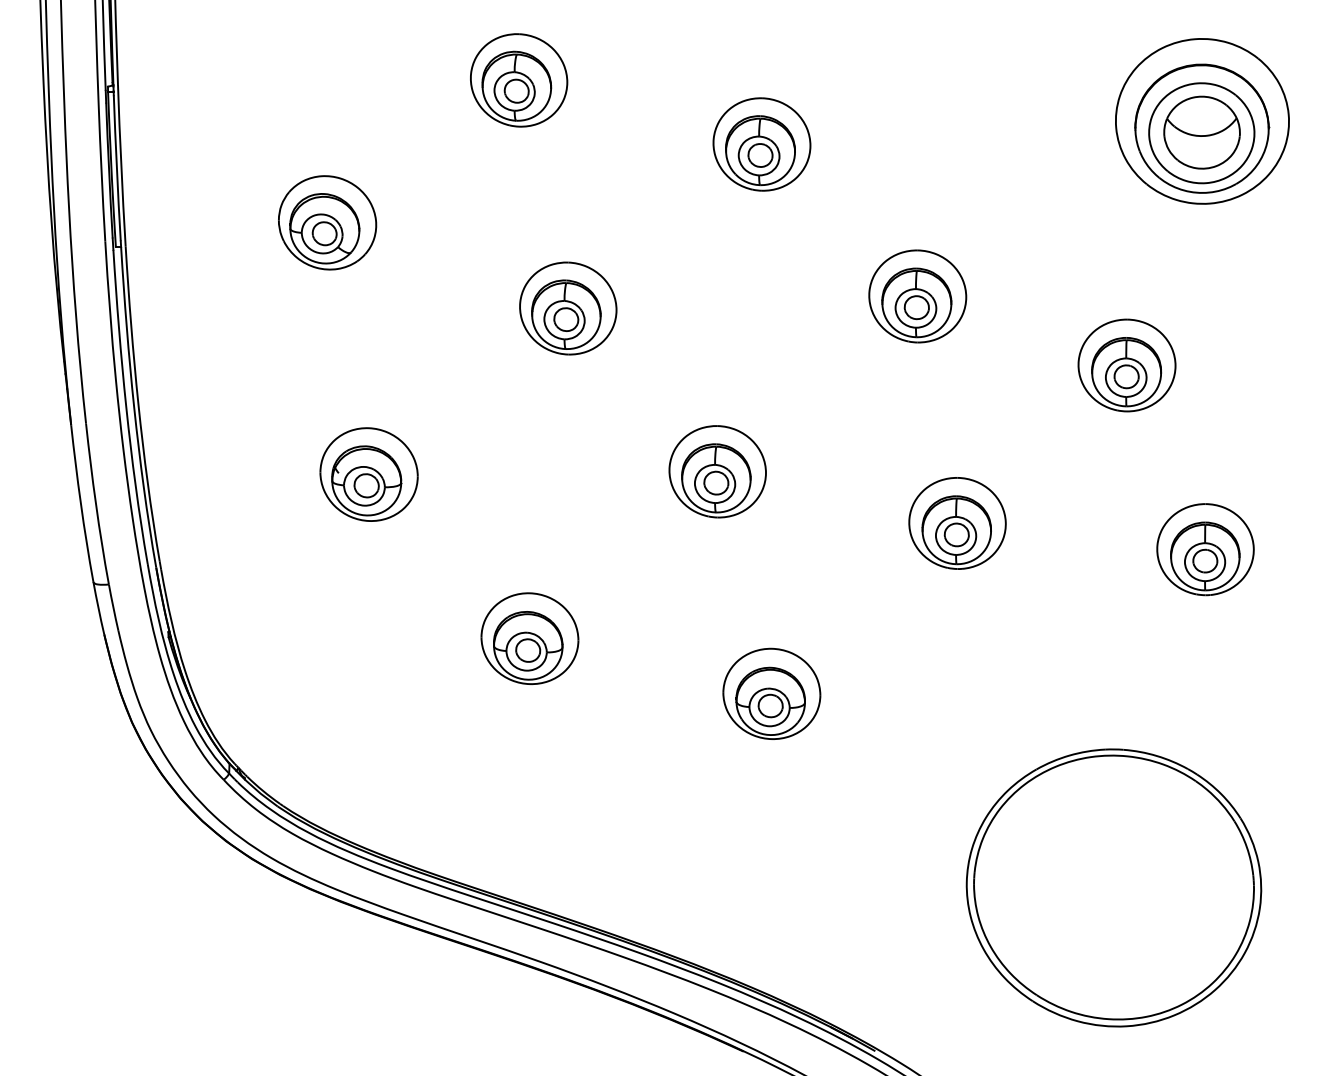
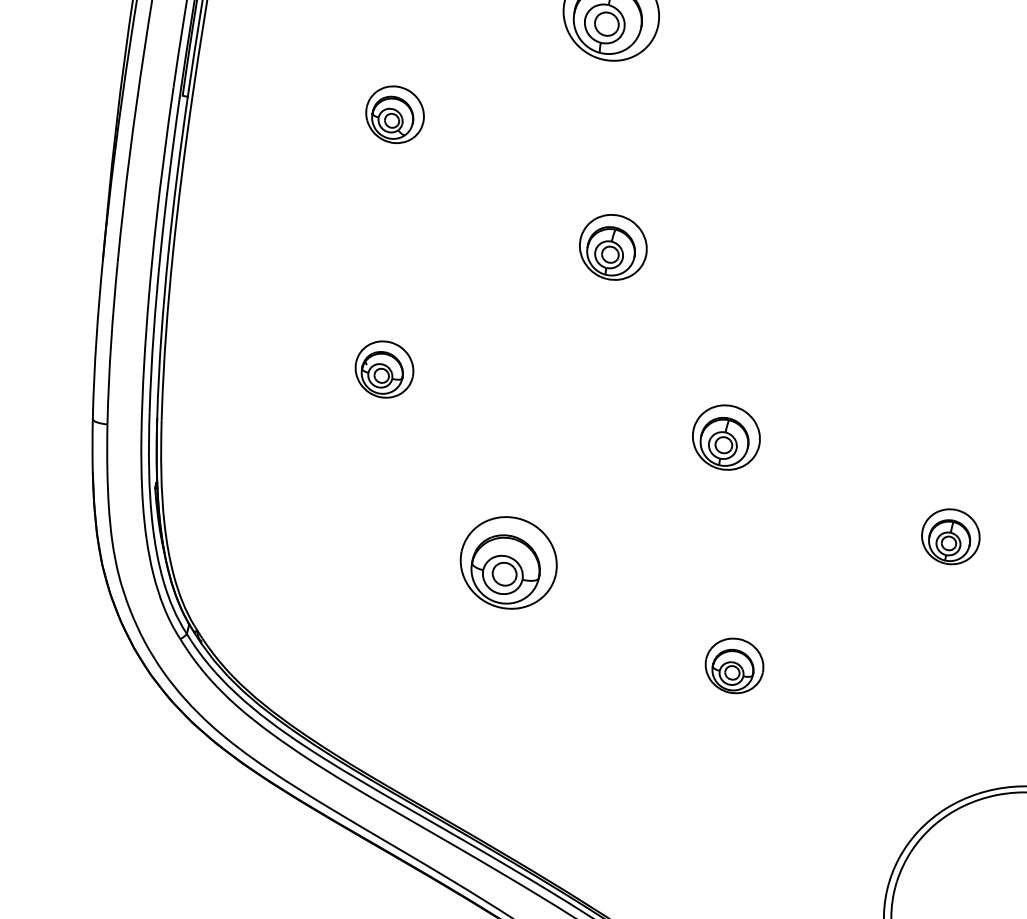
part: (761, 144) -> (835, 125), removed
part: (327, 222) -> (394, 114), size x0.6
part: (917, 296) -> (957, 306), removed
part: (568, 308) -> (613, 247), size x0.7
part: (717, 471) -> (726, 437), size x0.7
part: (368, 474) -> (383, 369), size x0.6
part: (957, 523) -> (950, 536), size x0.6
part: (771, 693) -> (734, 665), size x0.6

